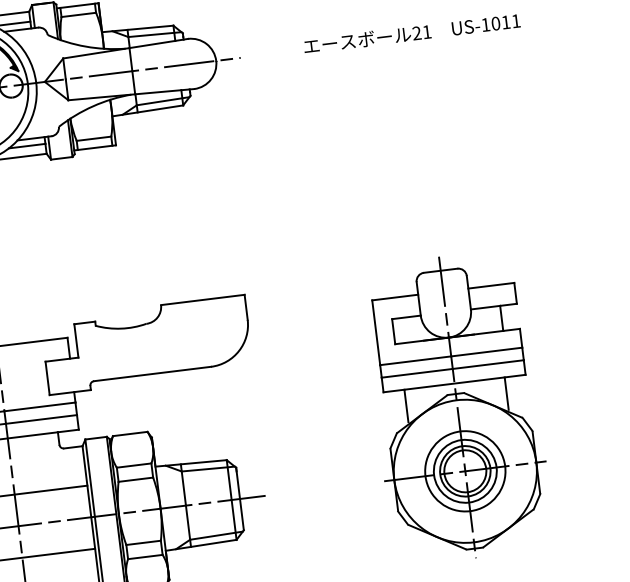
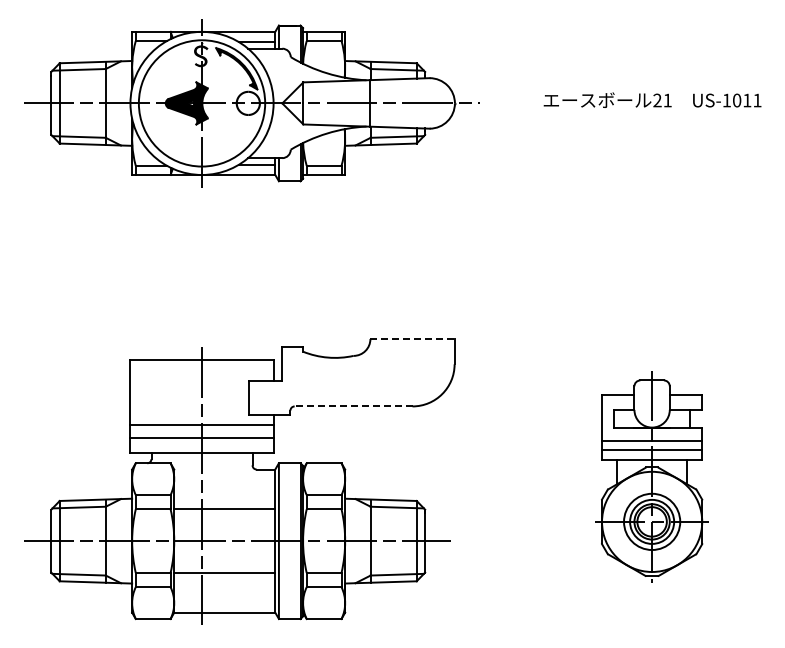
line: (203, 300) -> (413, 339), solid -> dashed
line: (152, 374) -> (353, 406), solid -> dashed
part: (456, 407) -> (651, 476), size x0.7

